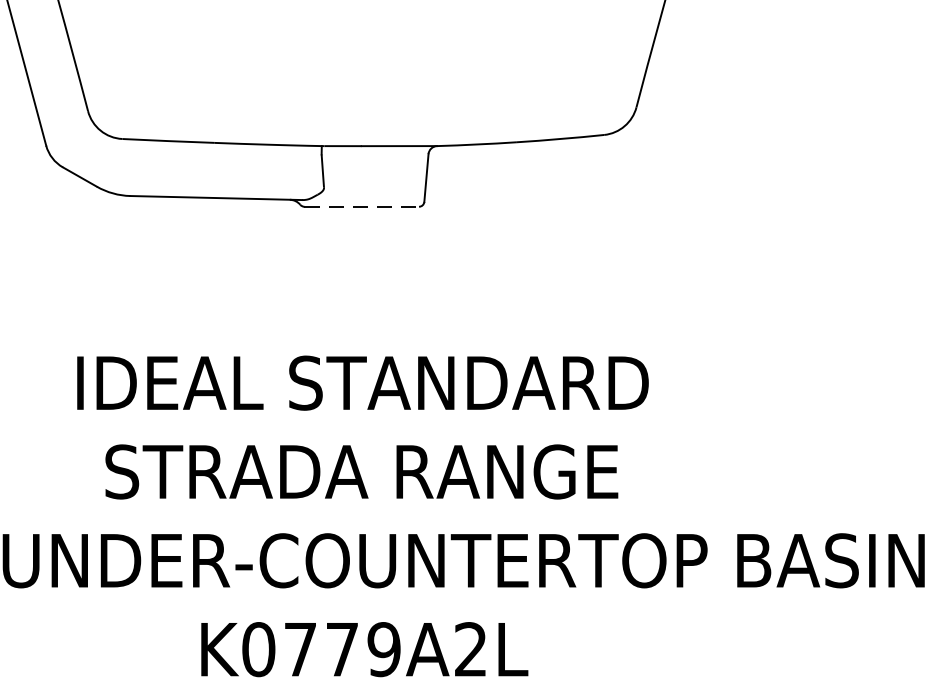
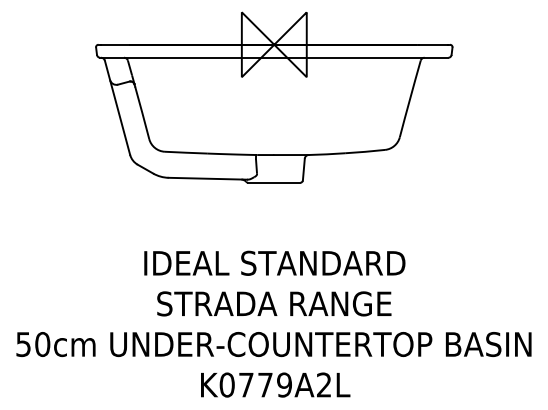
line: (362, 206) -> (274, 182), dashed -> solid

